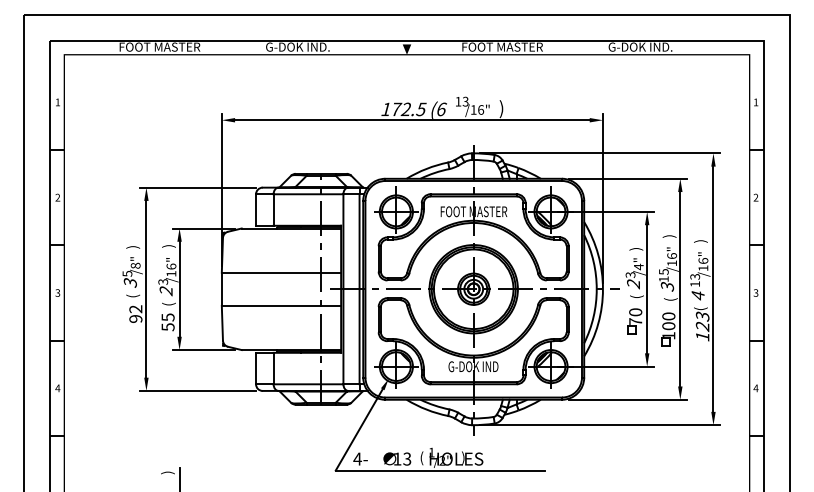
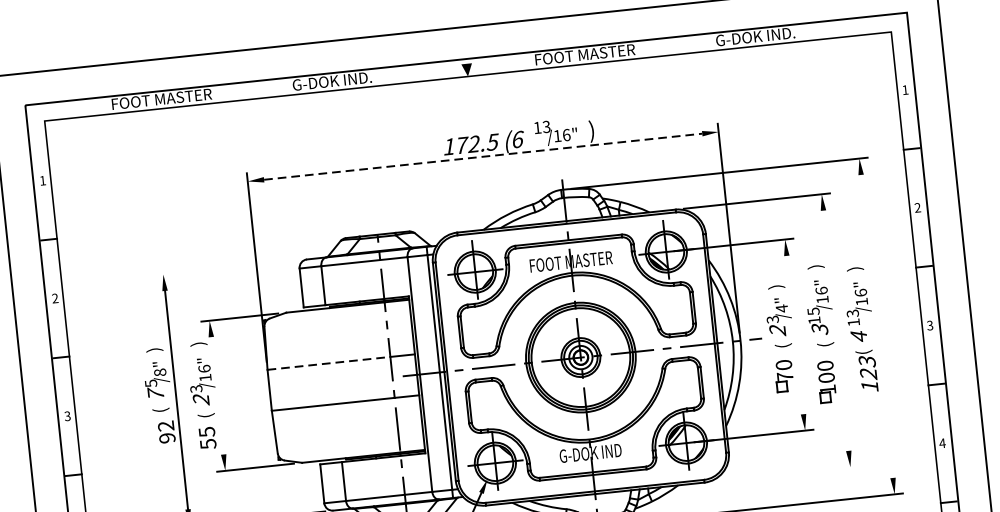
line: (412, 120) -> (483, 157), solid -> dashed
line: (197, 187) -> (226, 267), removed
line: (271, 272) -> (328, 363), solid -> dashed
text: (129, 282) -> (154, 393), 3 -> 7
line: (179, 288) -> (217, 394), removed
line: (713, 288) -> (877, 325), removed
line: (647, 289) -> (795, 335), removed
line: (680, 289) -> (836, 331), removed
line: (627, 399) -> (785, 473), removed

